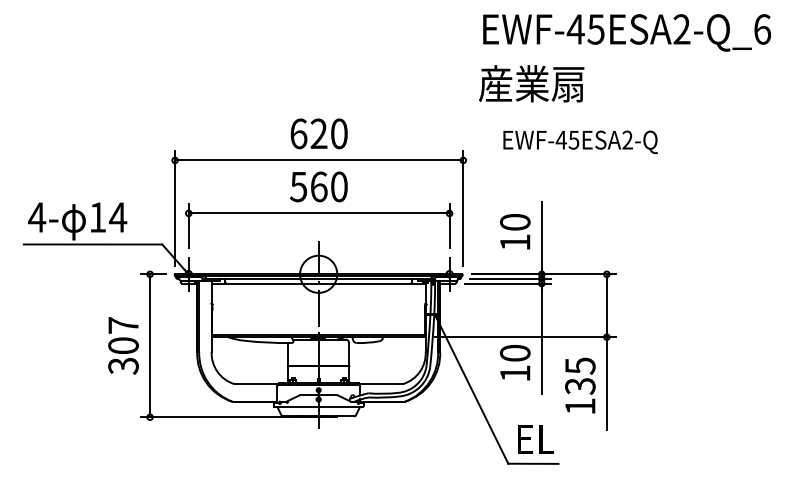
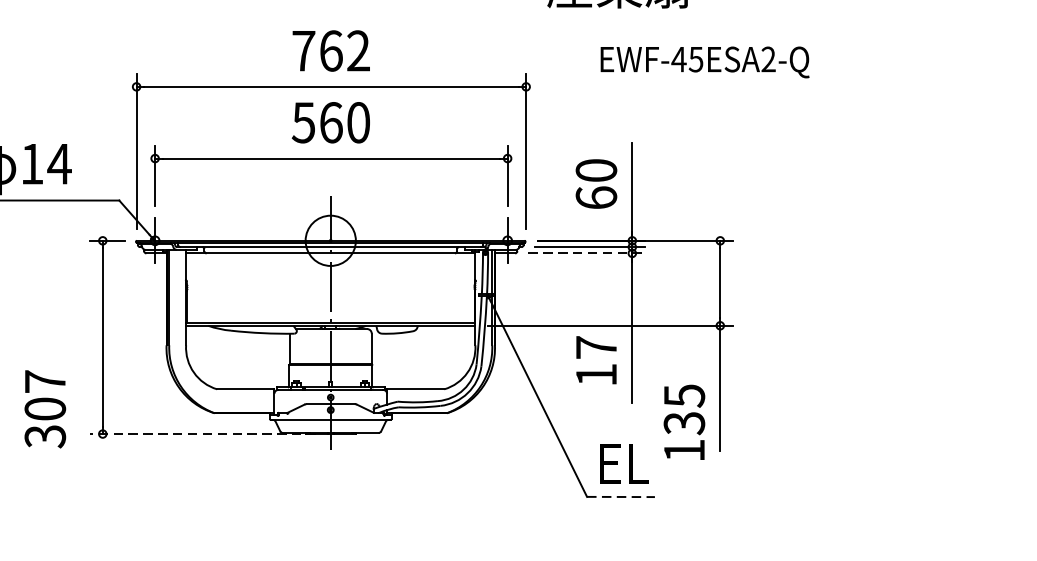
text: (318, 133) -> (330, 50), 620 -> 762
text: (580, 142) -> (704, 62), moved
text: (515, 242) -> (596, 197), 10 -> 60
line: (508, 283) -> (587, 253), solid -> dashed
text: (123, 345) -> (45, 408), moved
text: (515, 352) -> (596, 346), 10 -> 17
text: (580, 385) -> (684, 422), moved
line: (224, 417) -> (203, 434), solid -> dashed
line: (533, 463) -> (621, 496), solid -> dashed

